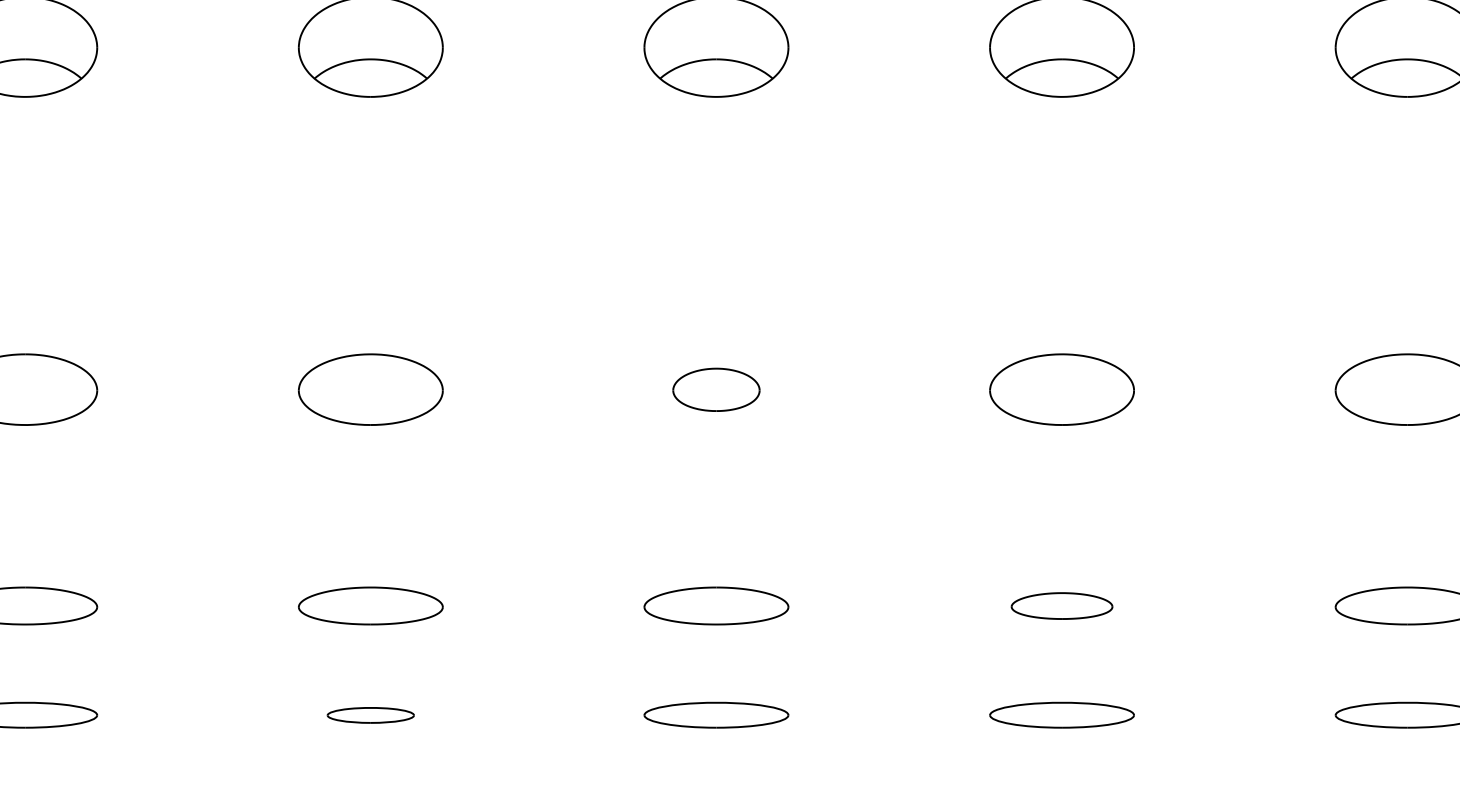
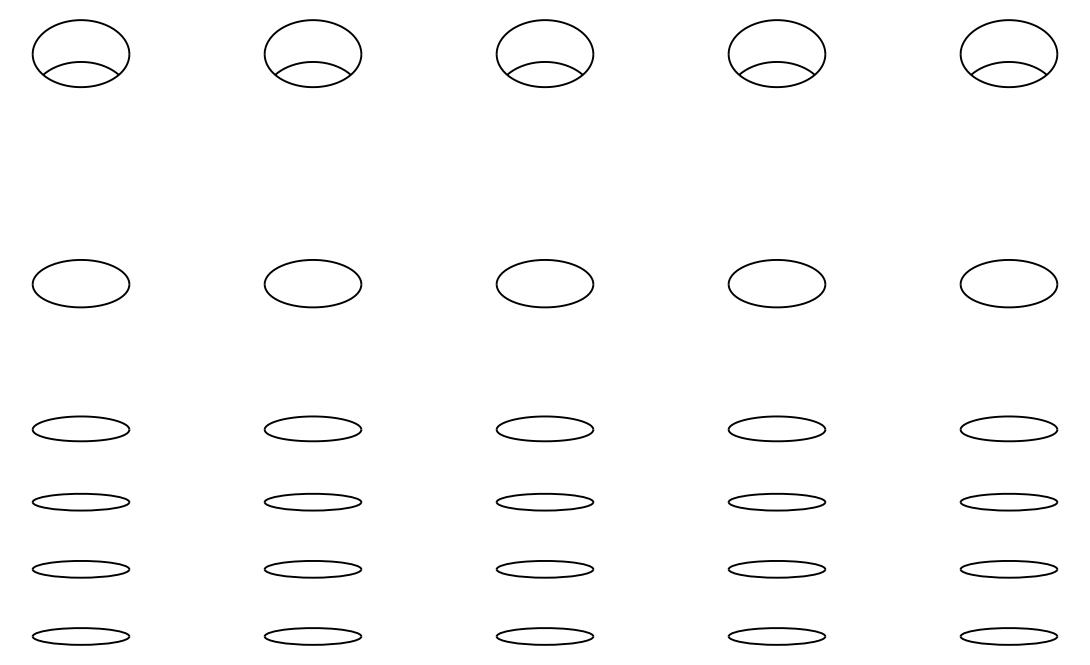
part: (715, 389) -> (544, 283), size x1.67
part: (1061, 605) -> (776, 428), size x1.43
part: (370, 715) -> (312, 502), size x1.67

